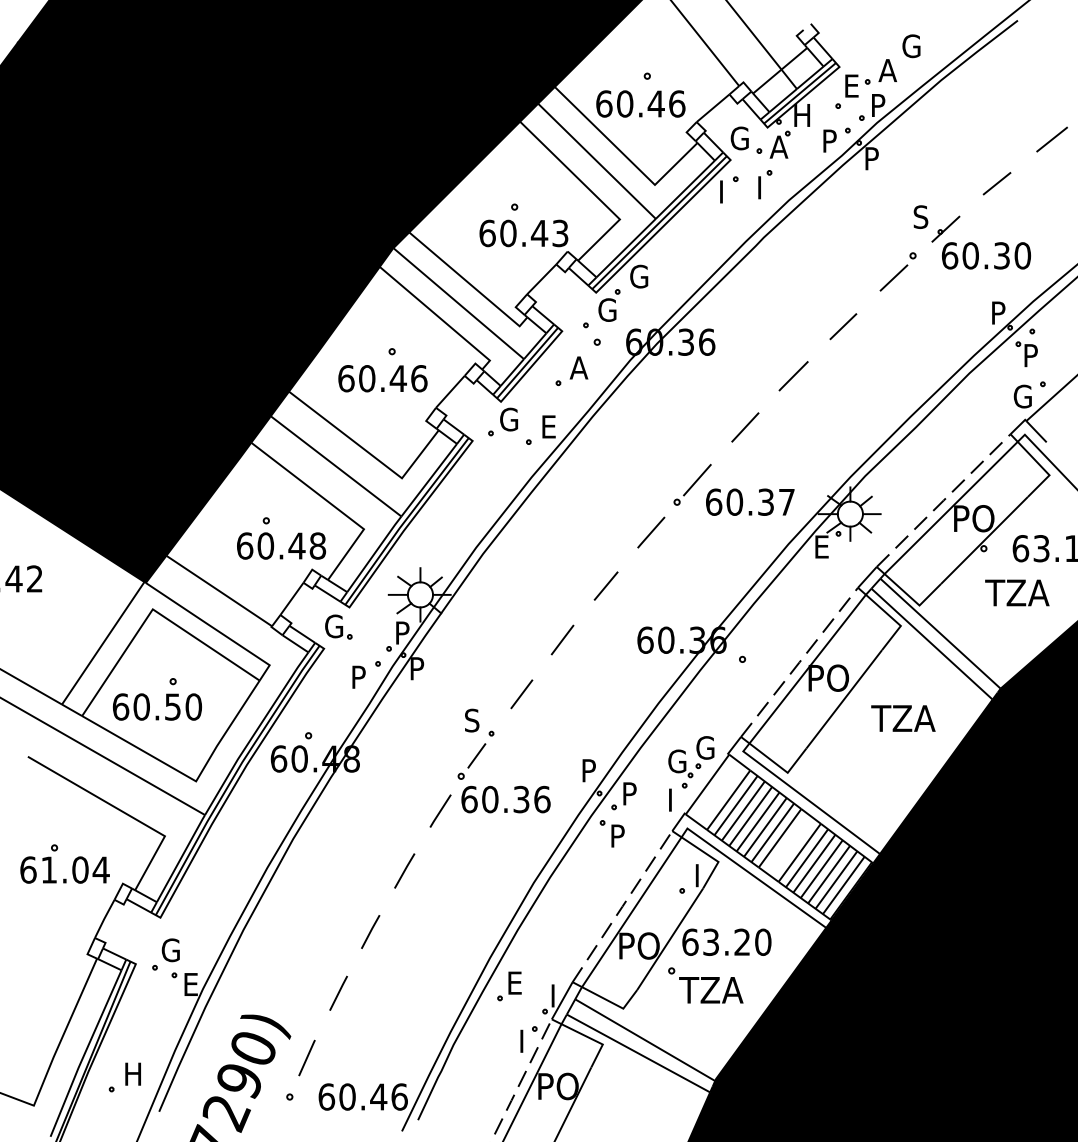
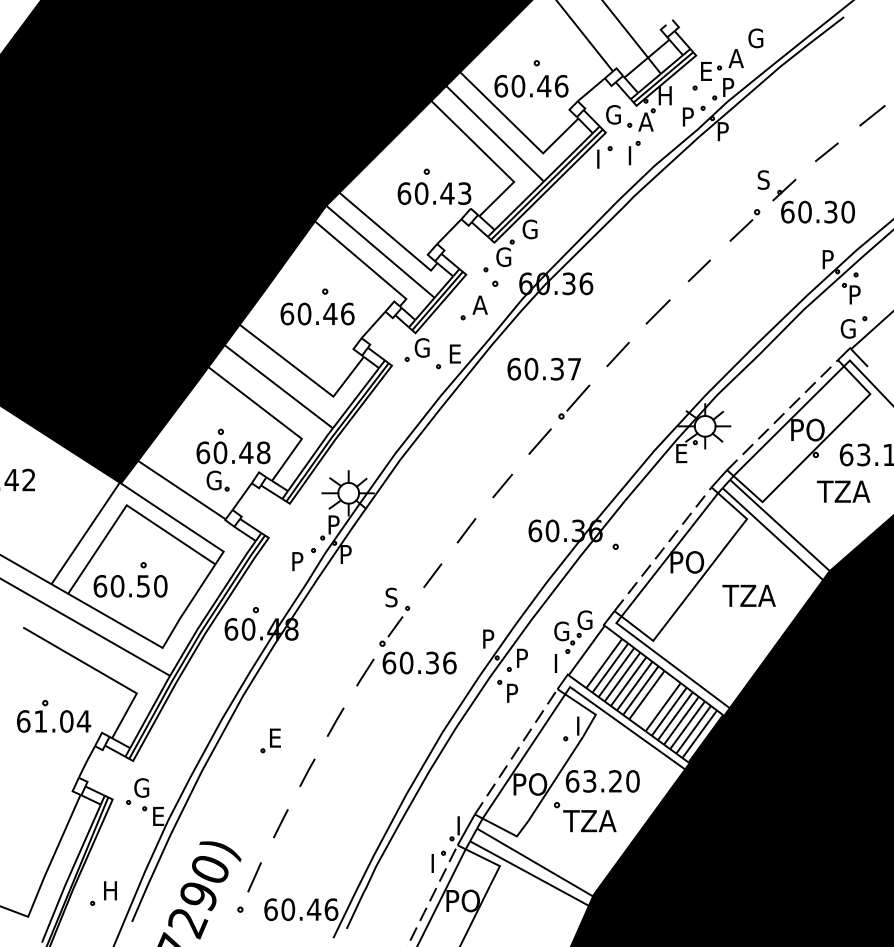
text: (750, 501) -> (544, 368), moved
part: (338, 626) -> (217, 480), moved
part: (509, 986) -> (270, 740), moved

